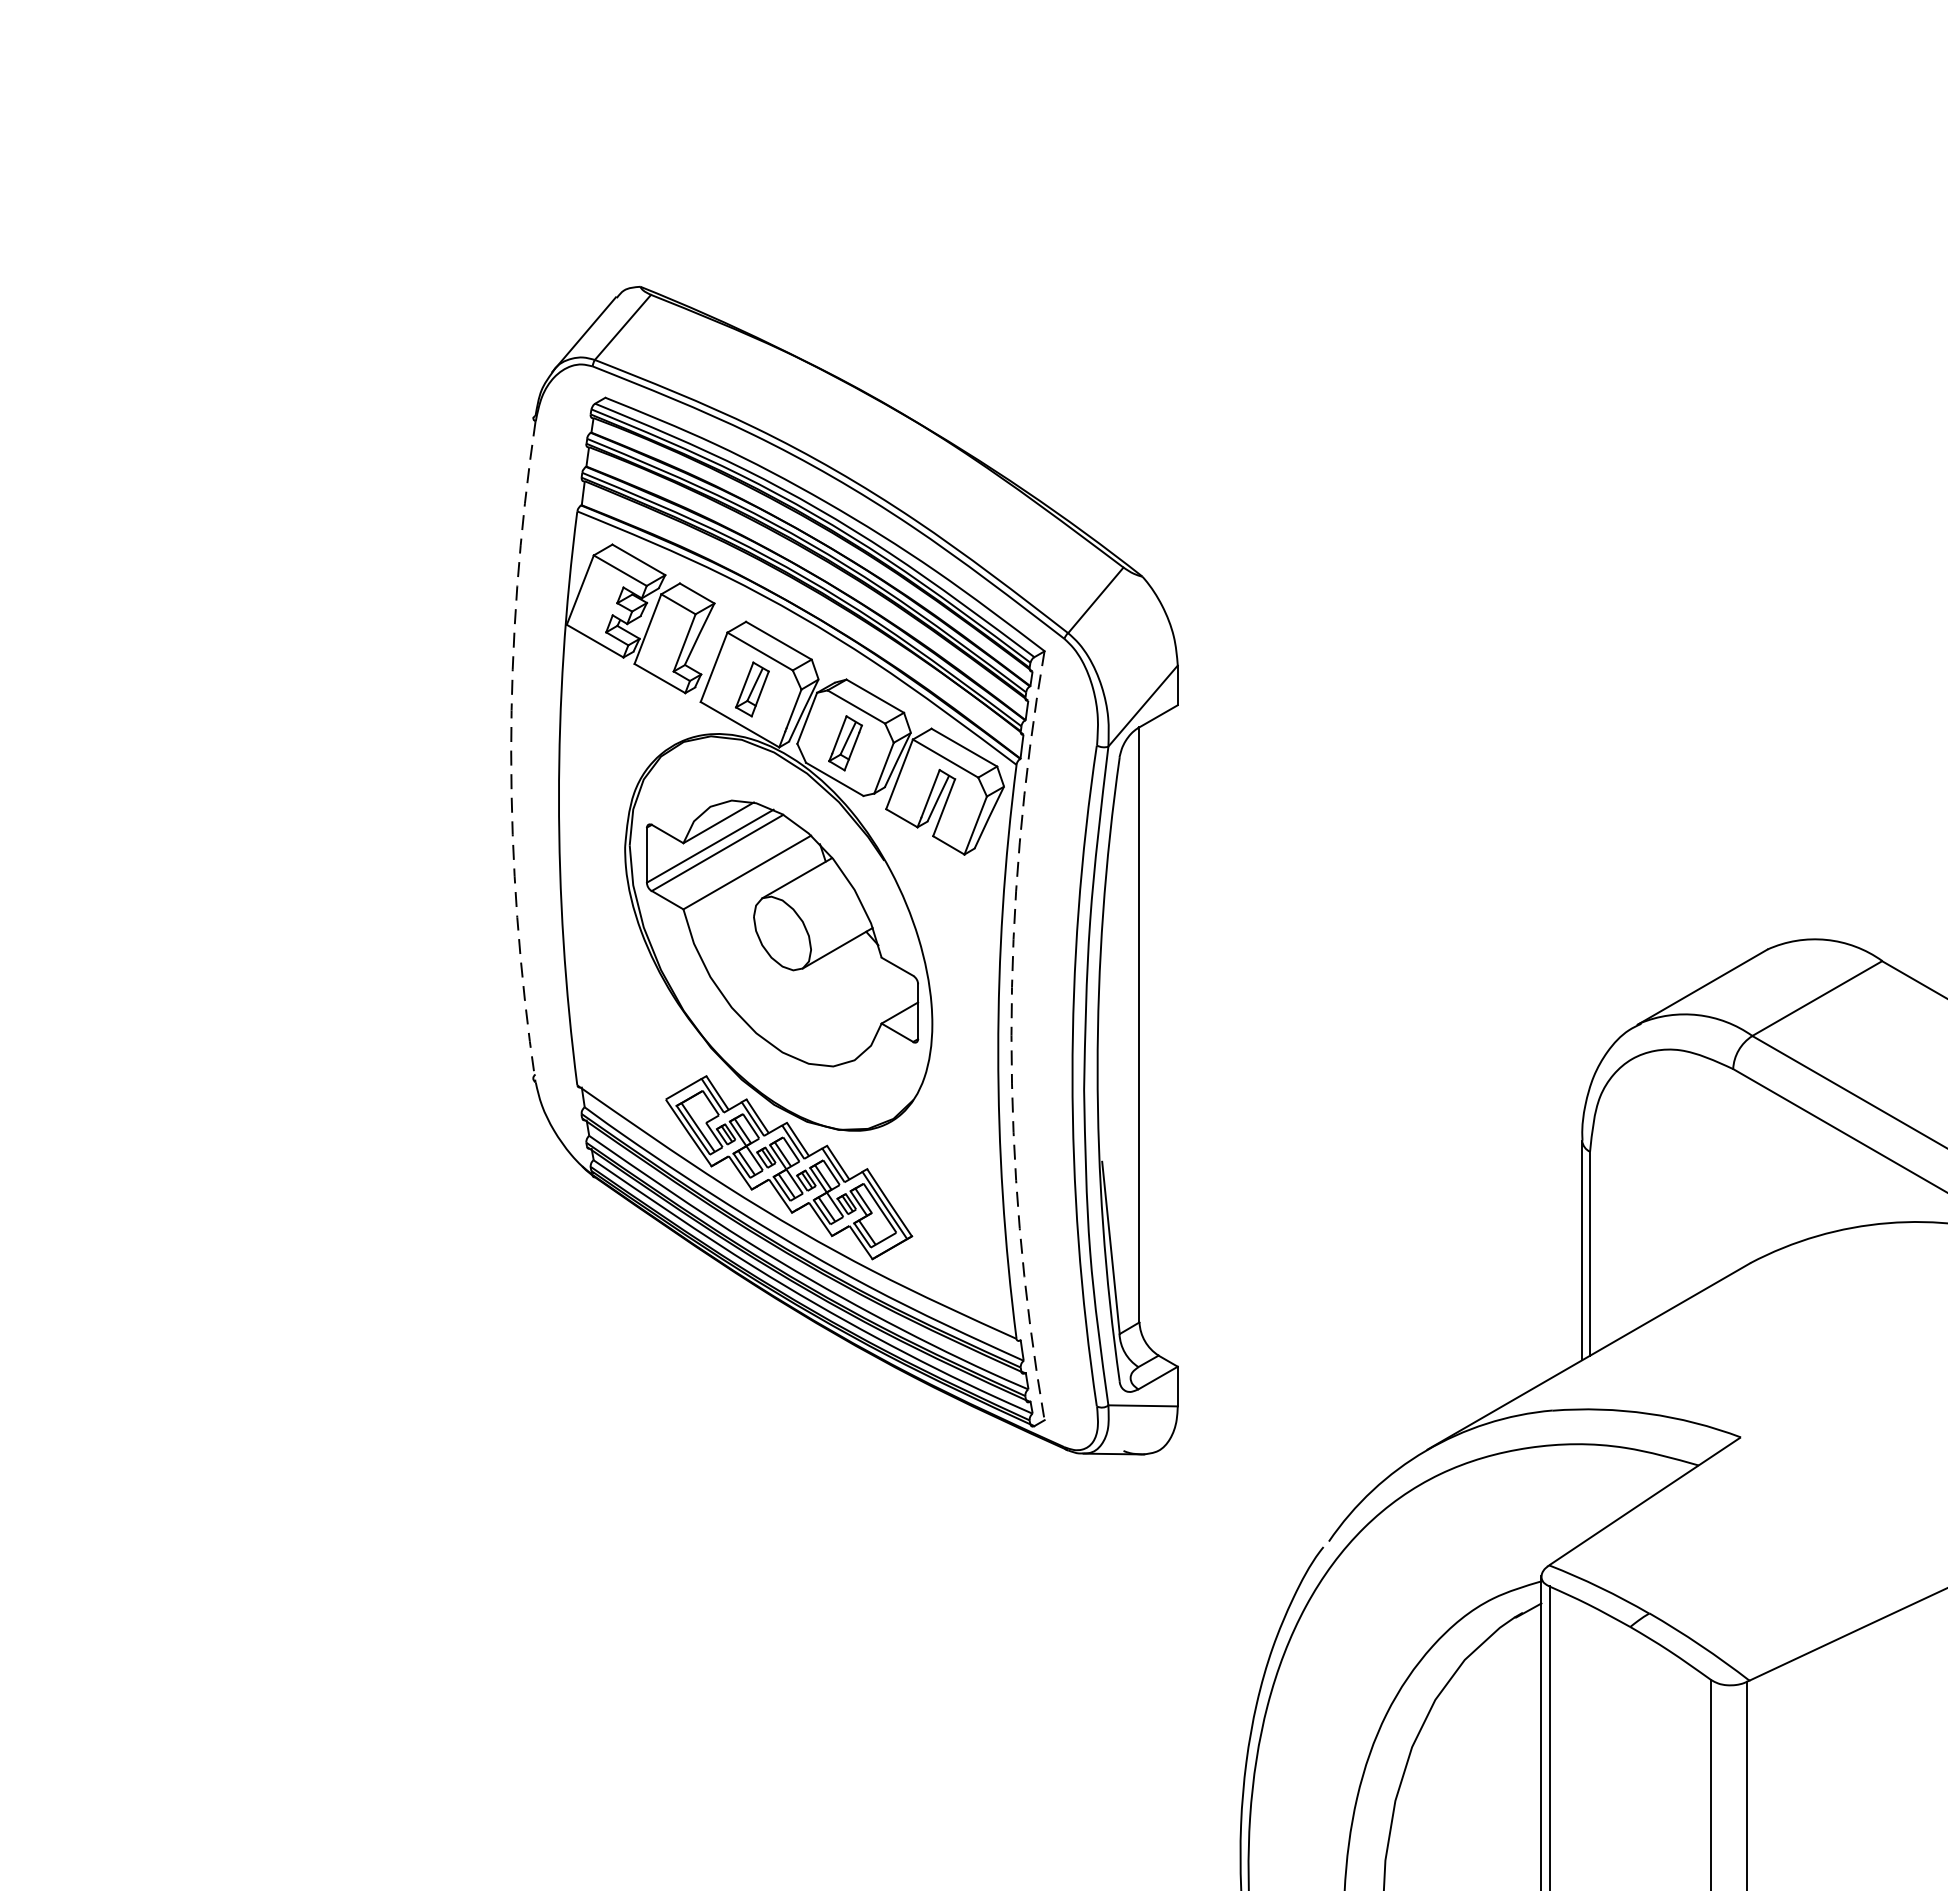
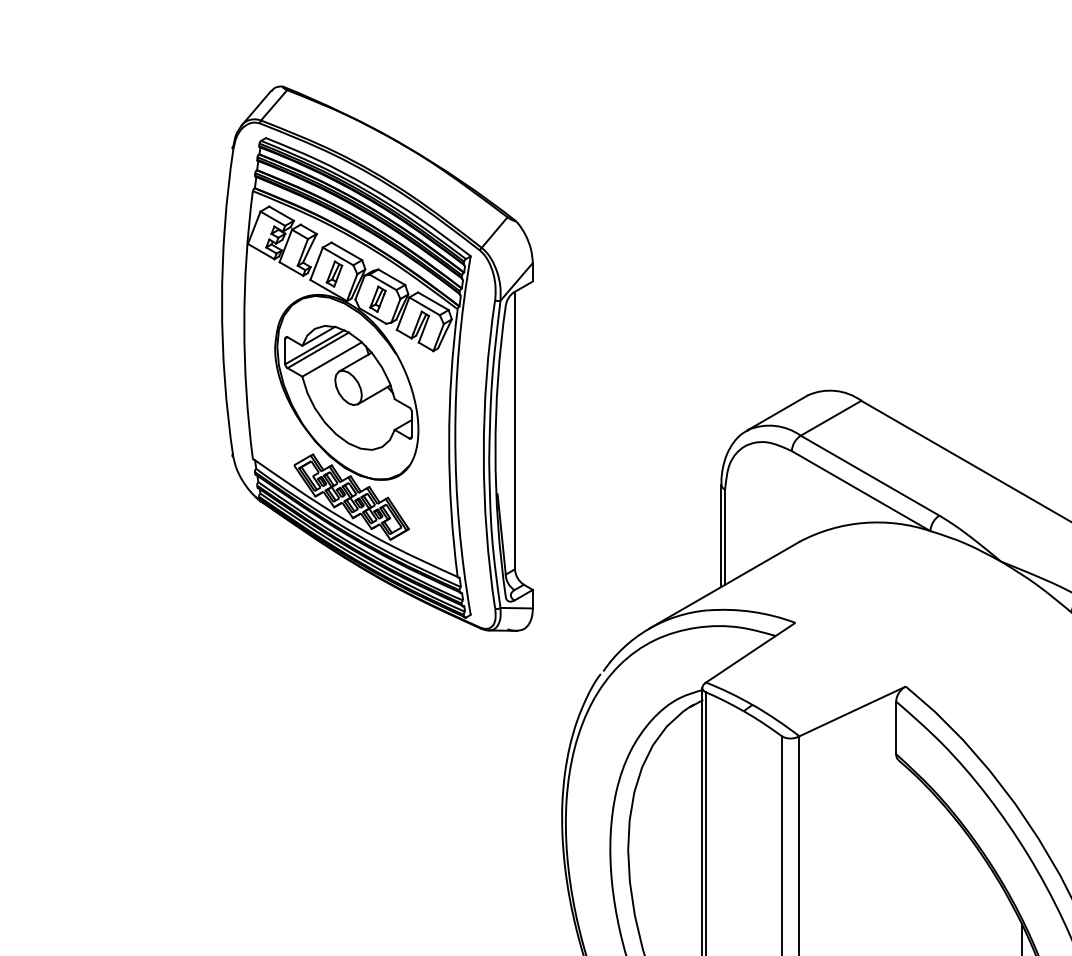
arc: (512, 752) -> (222, 303), dashed -> solid
arc: (1011, 1035) -> (455, 435), dashed -> solid

